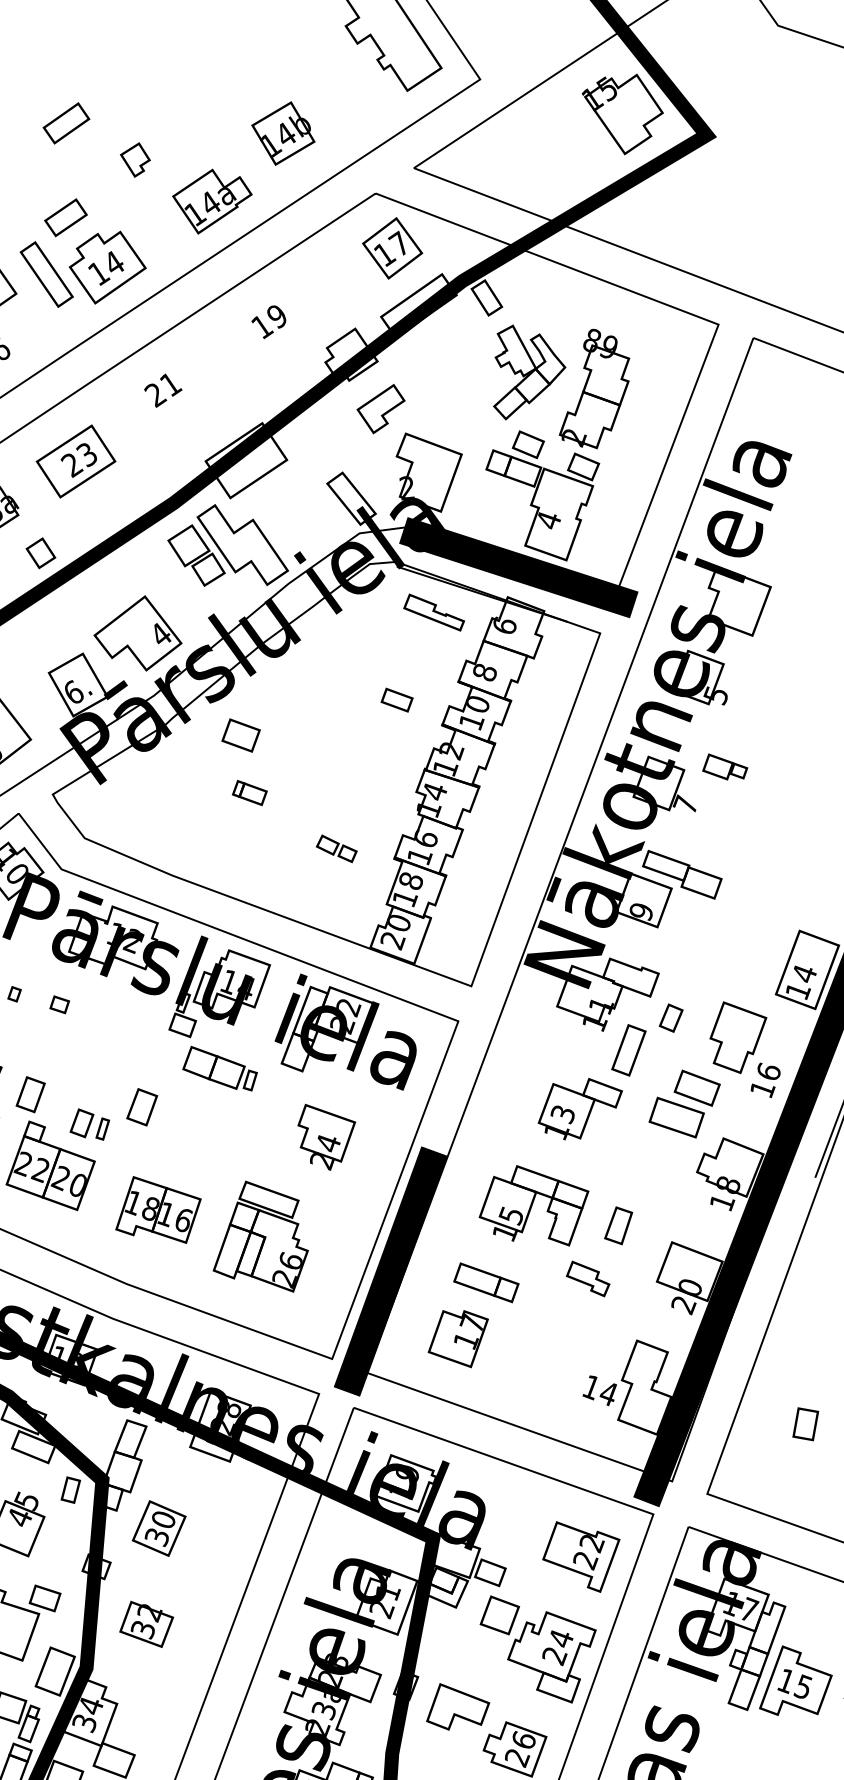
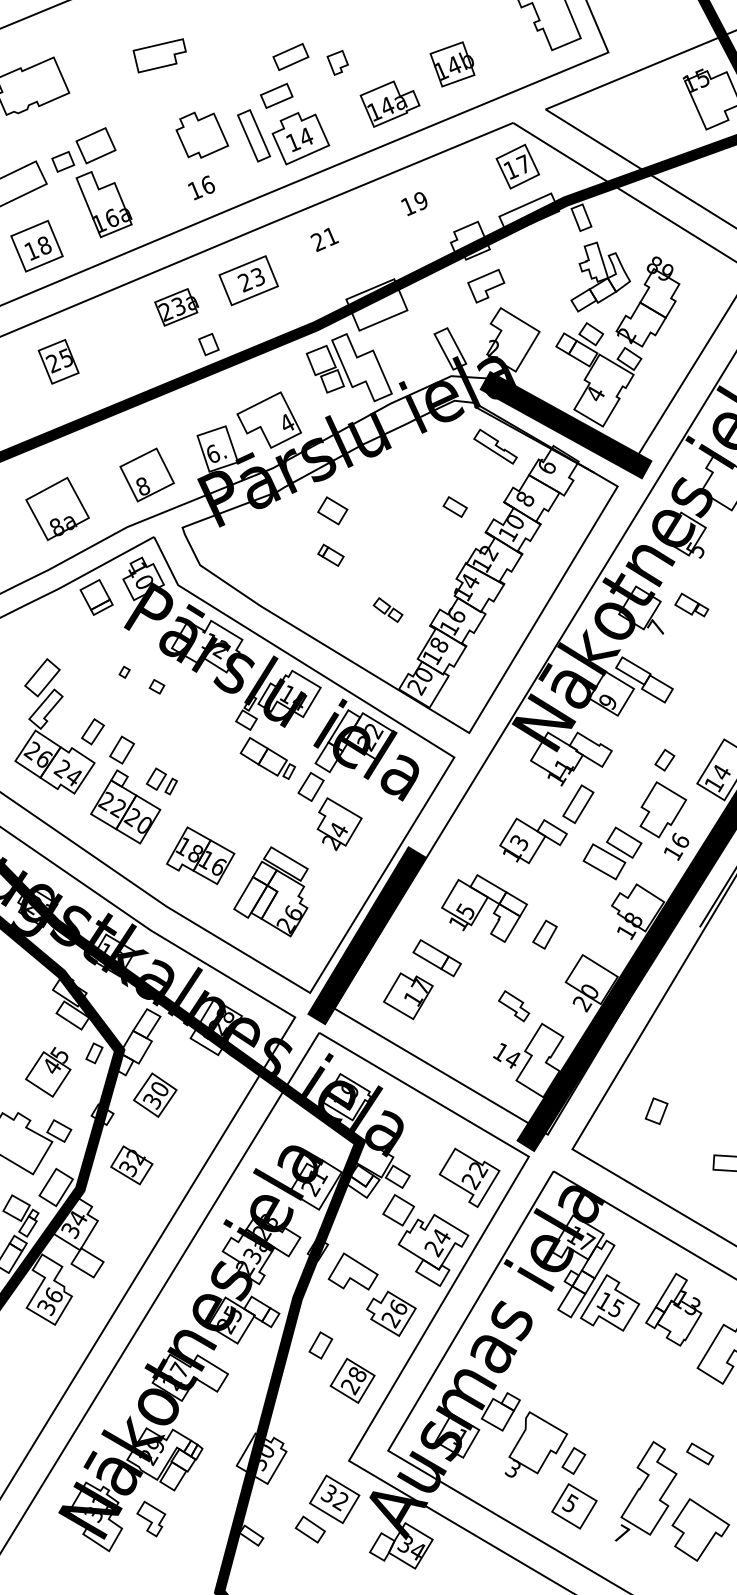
part: (65, 122) -> (290, 56), moved
part: (670, 1018) -> (664, 760), moved
part: (141, 1106) -> (310, 786), moved
part: (588, 1279) -> (514, 1006), moved

